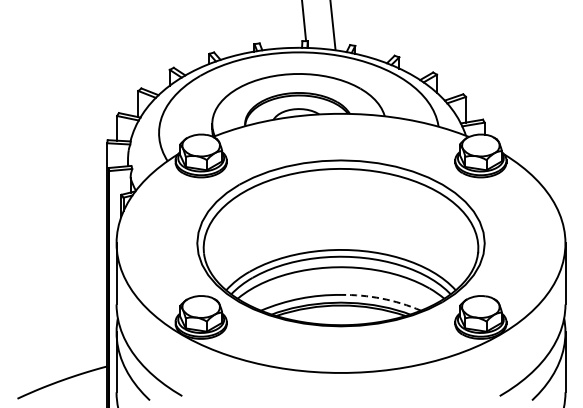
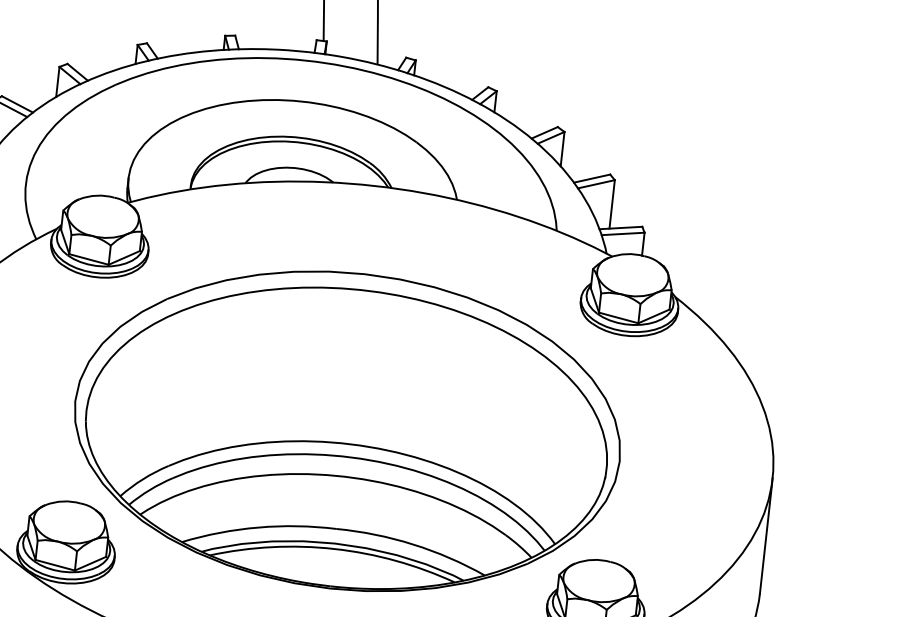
arc: (381, 298) -> (412, 544), dashed -> solid

